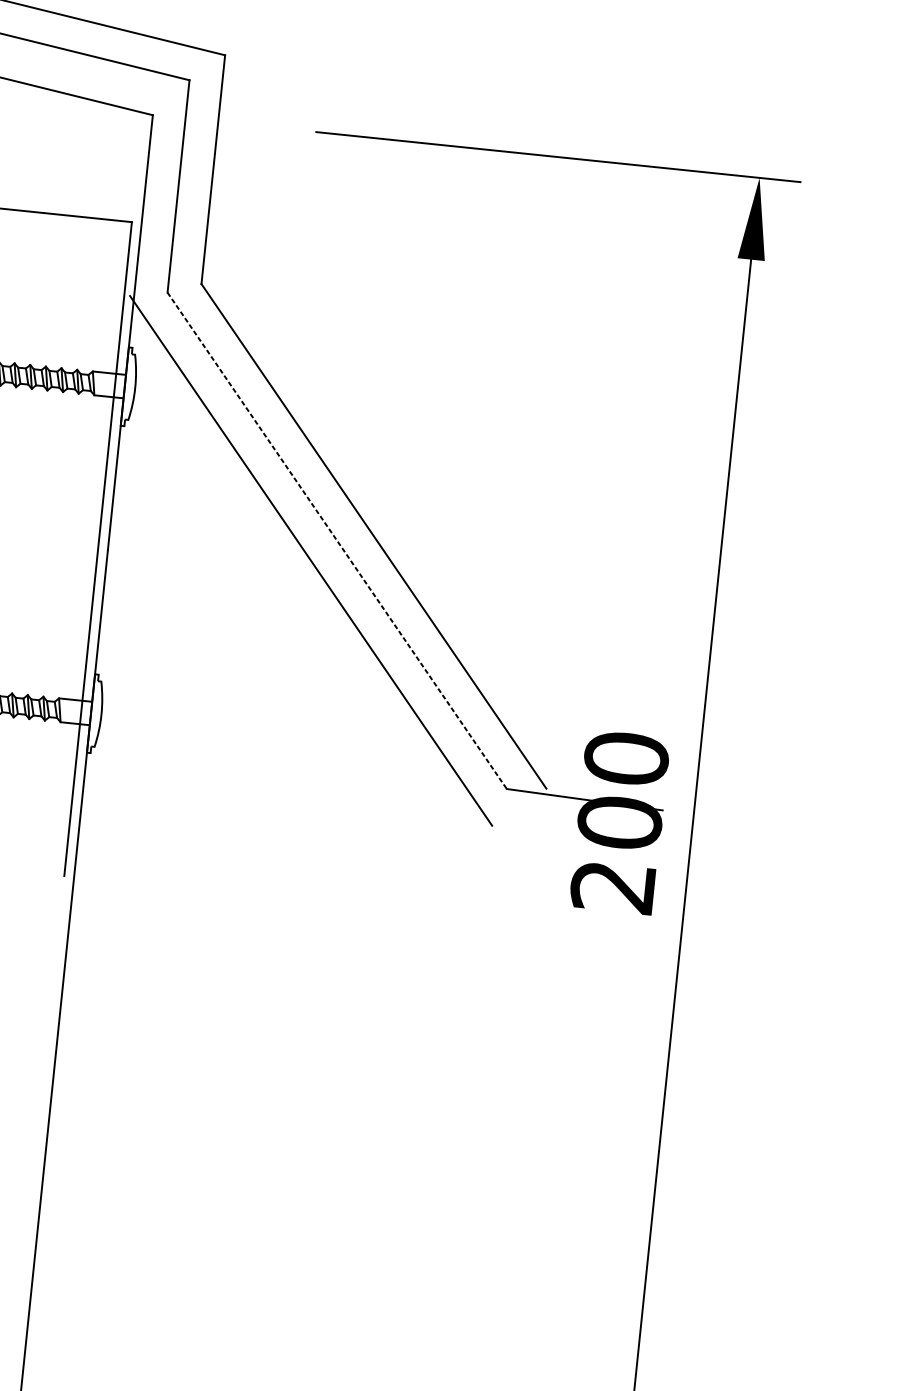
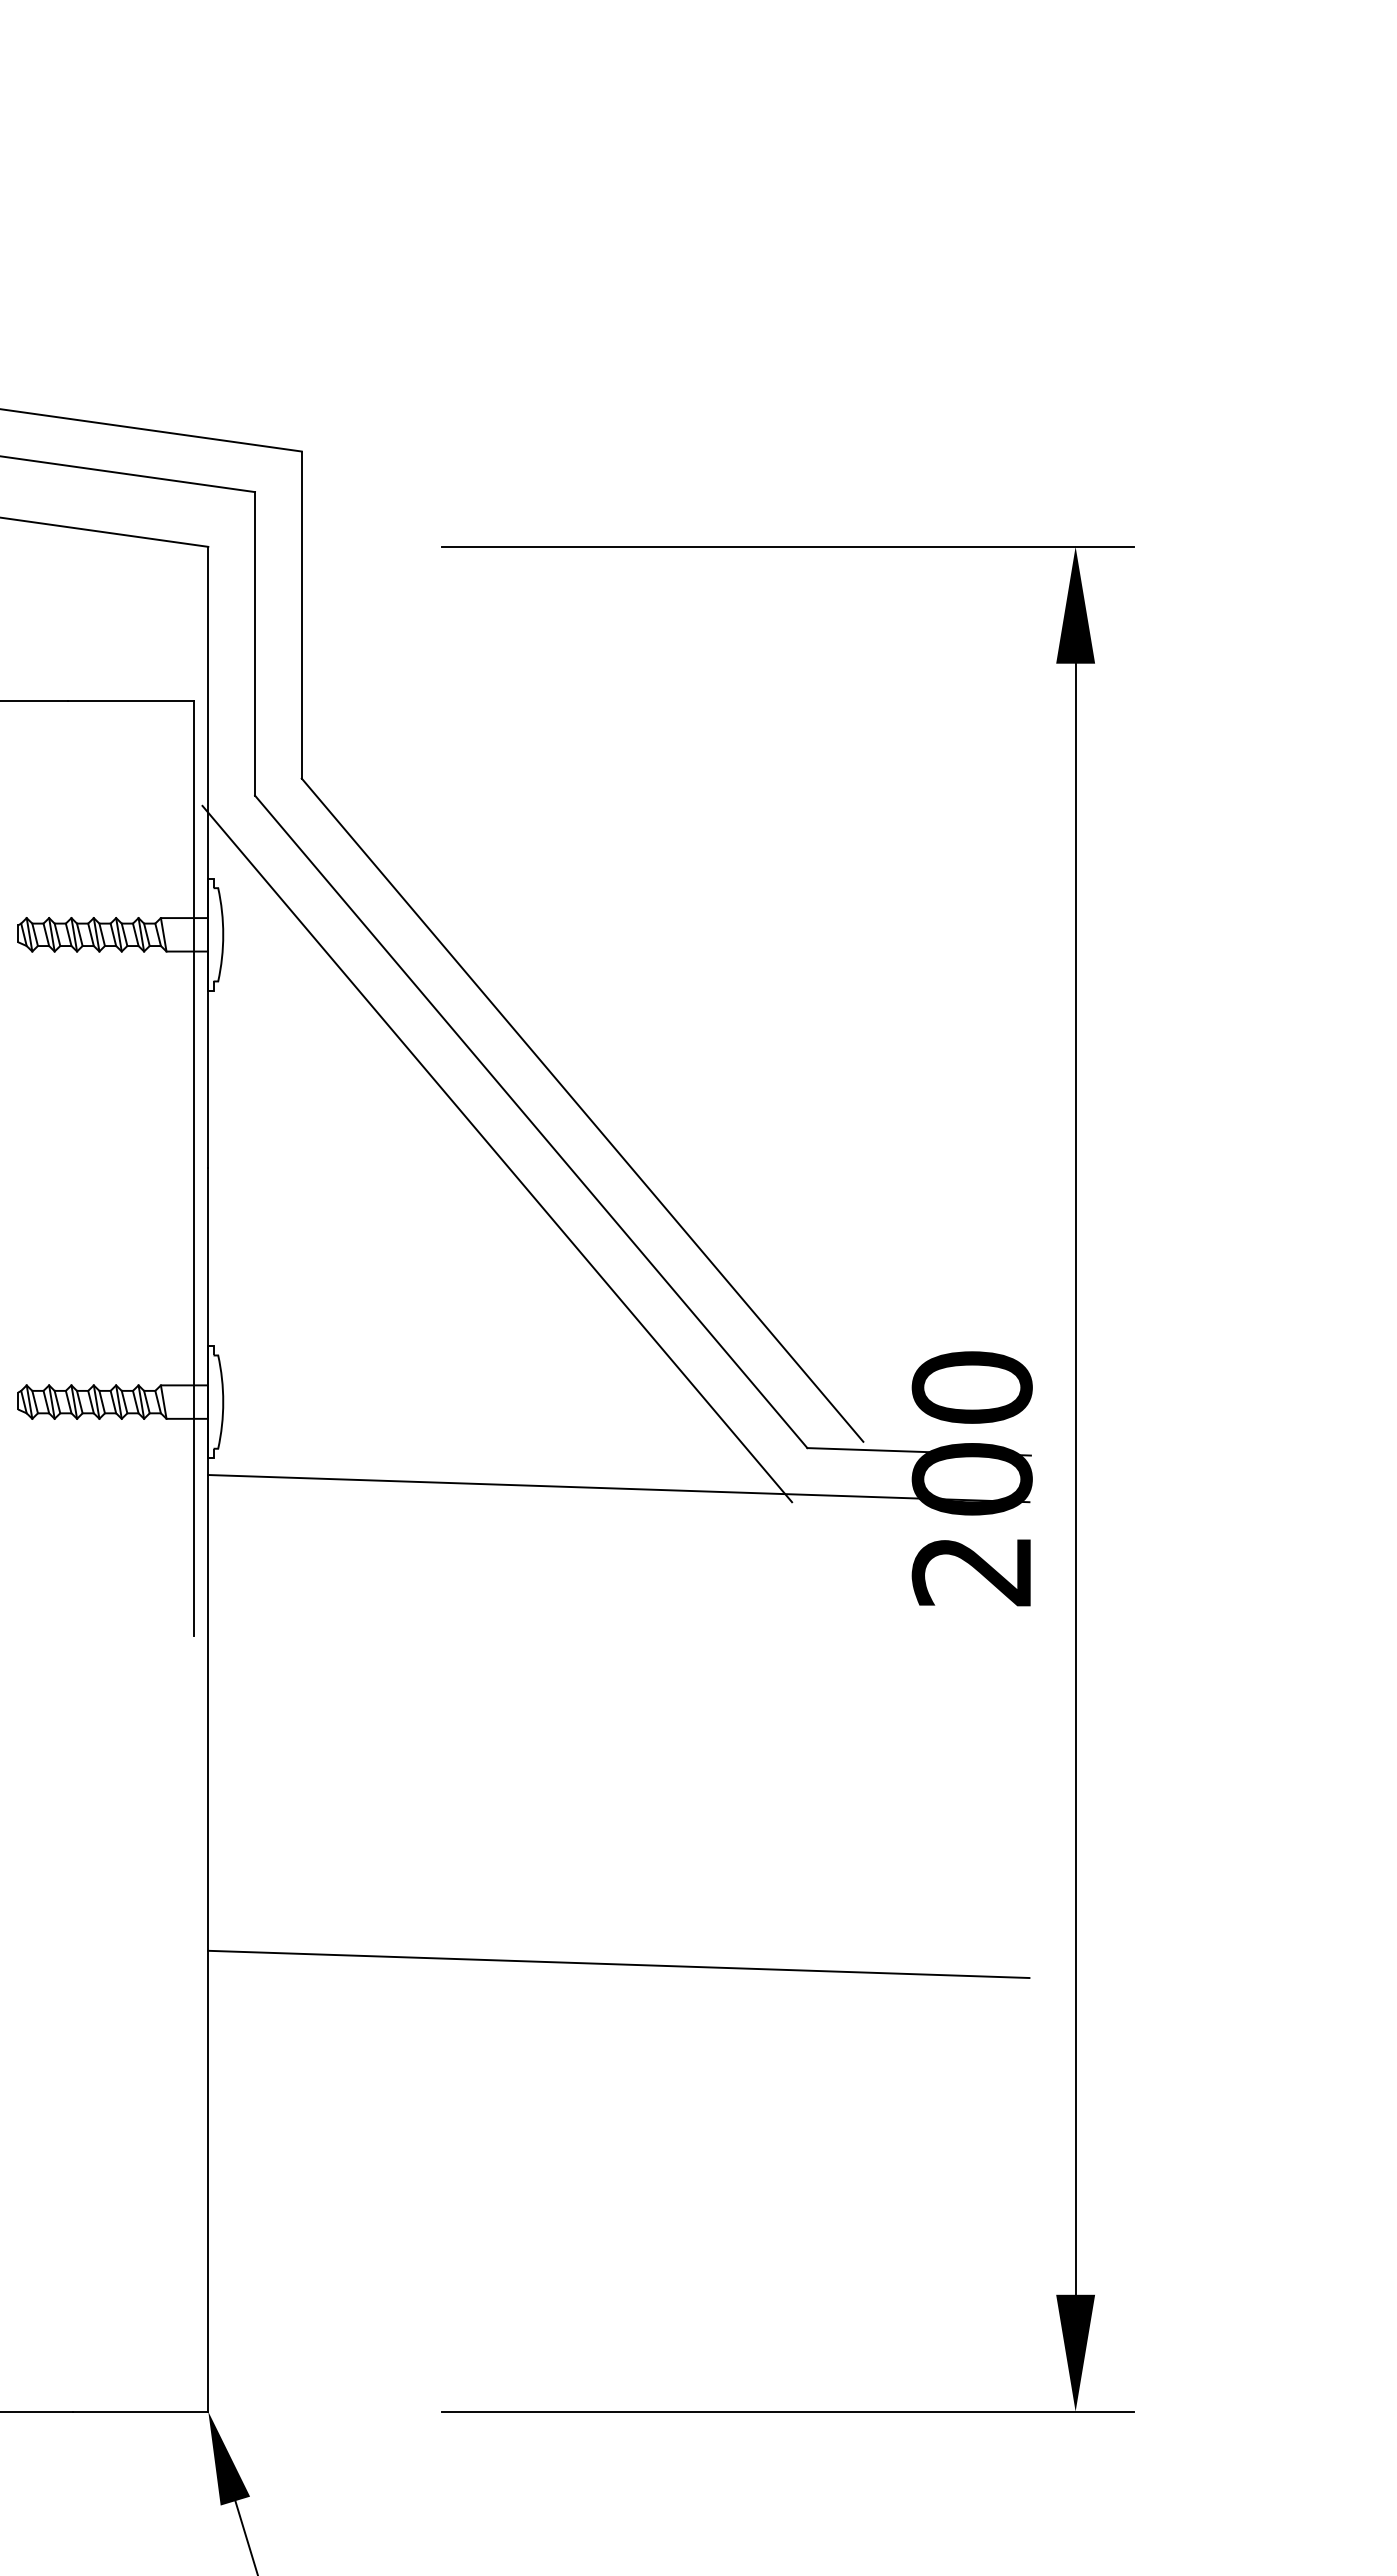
line: (337, 541) -> (531, 1122), dashed -> solid
line: (371, 803) -> (618, 1488), added
line: (337, 1136) -> (618, 1964), added

